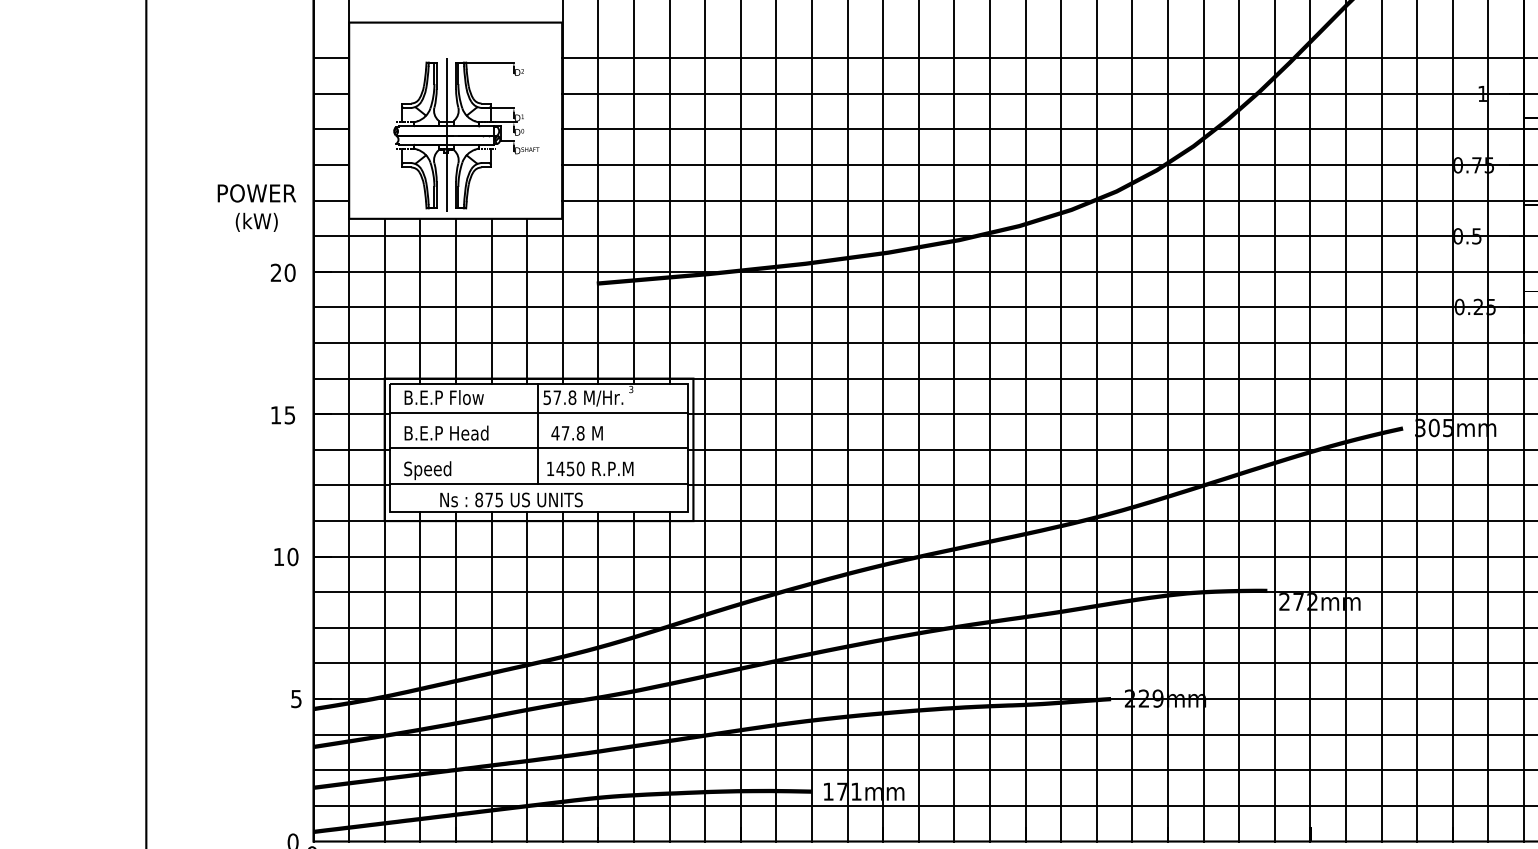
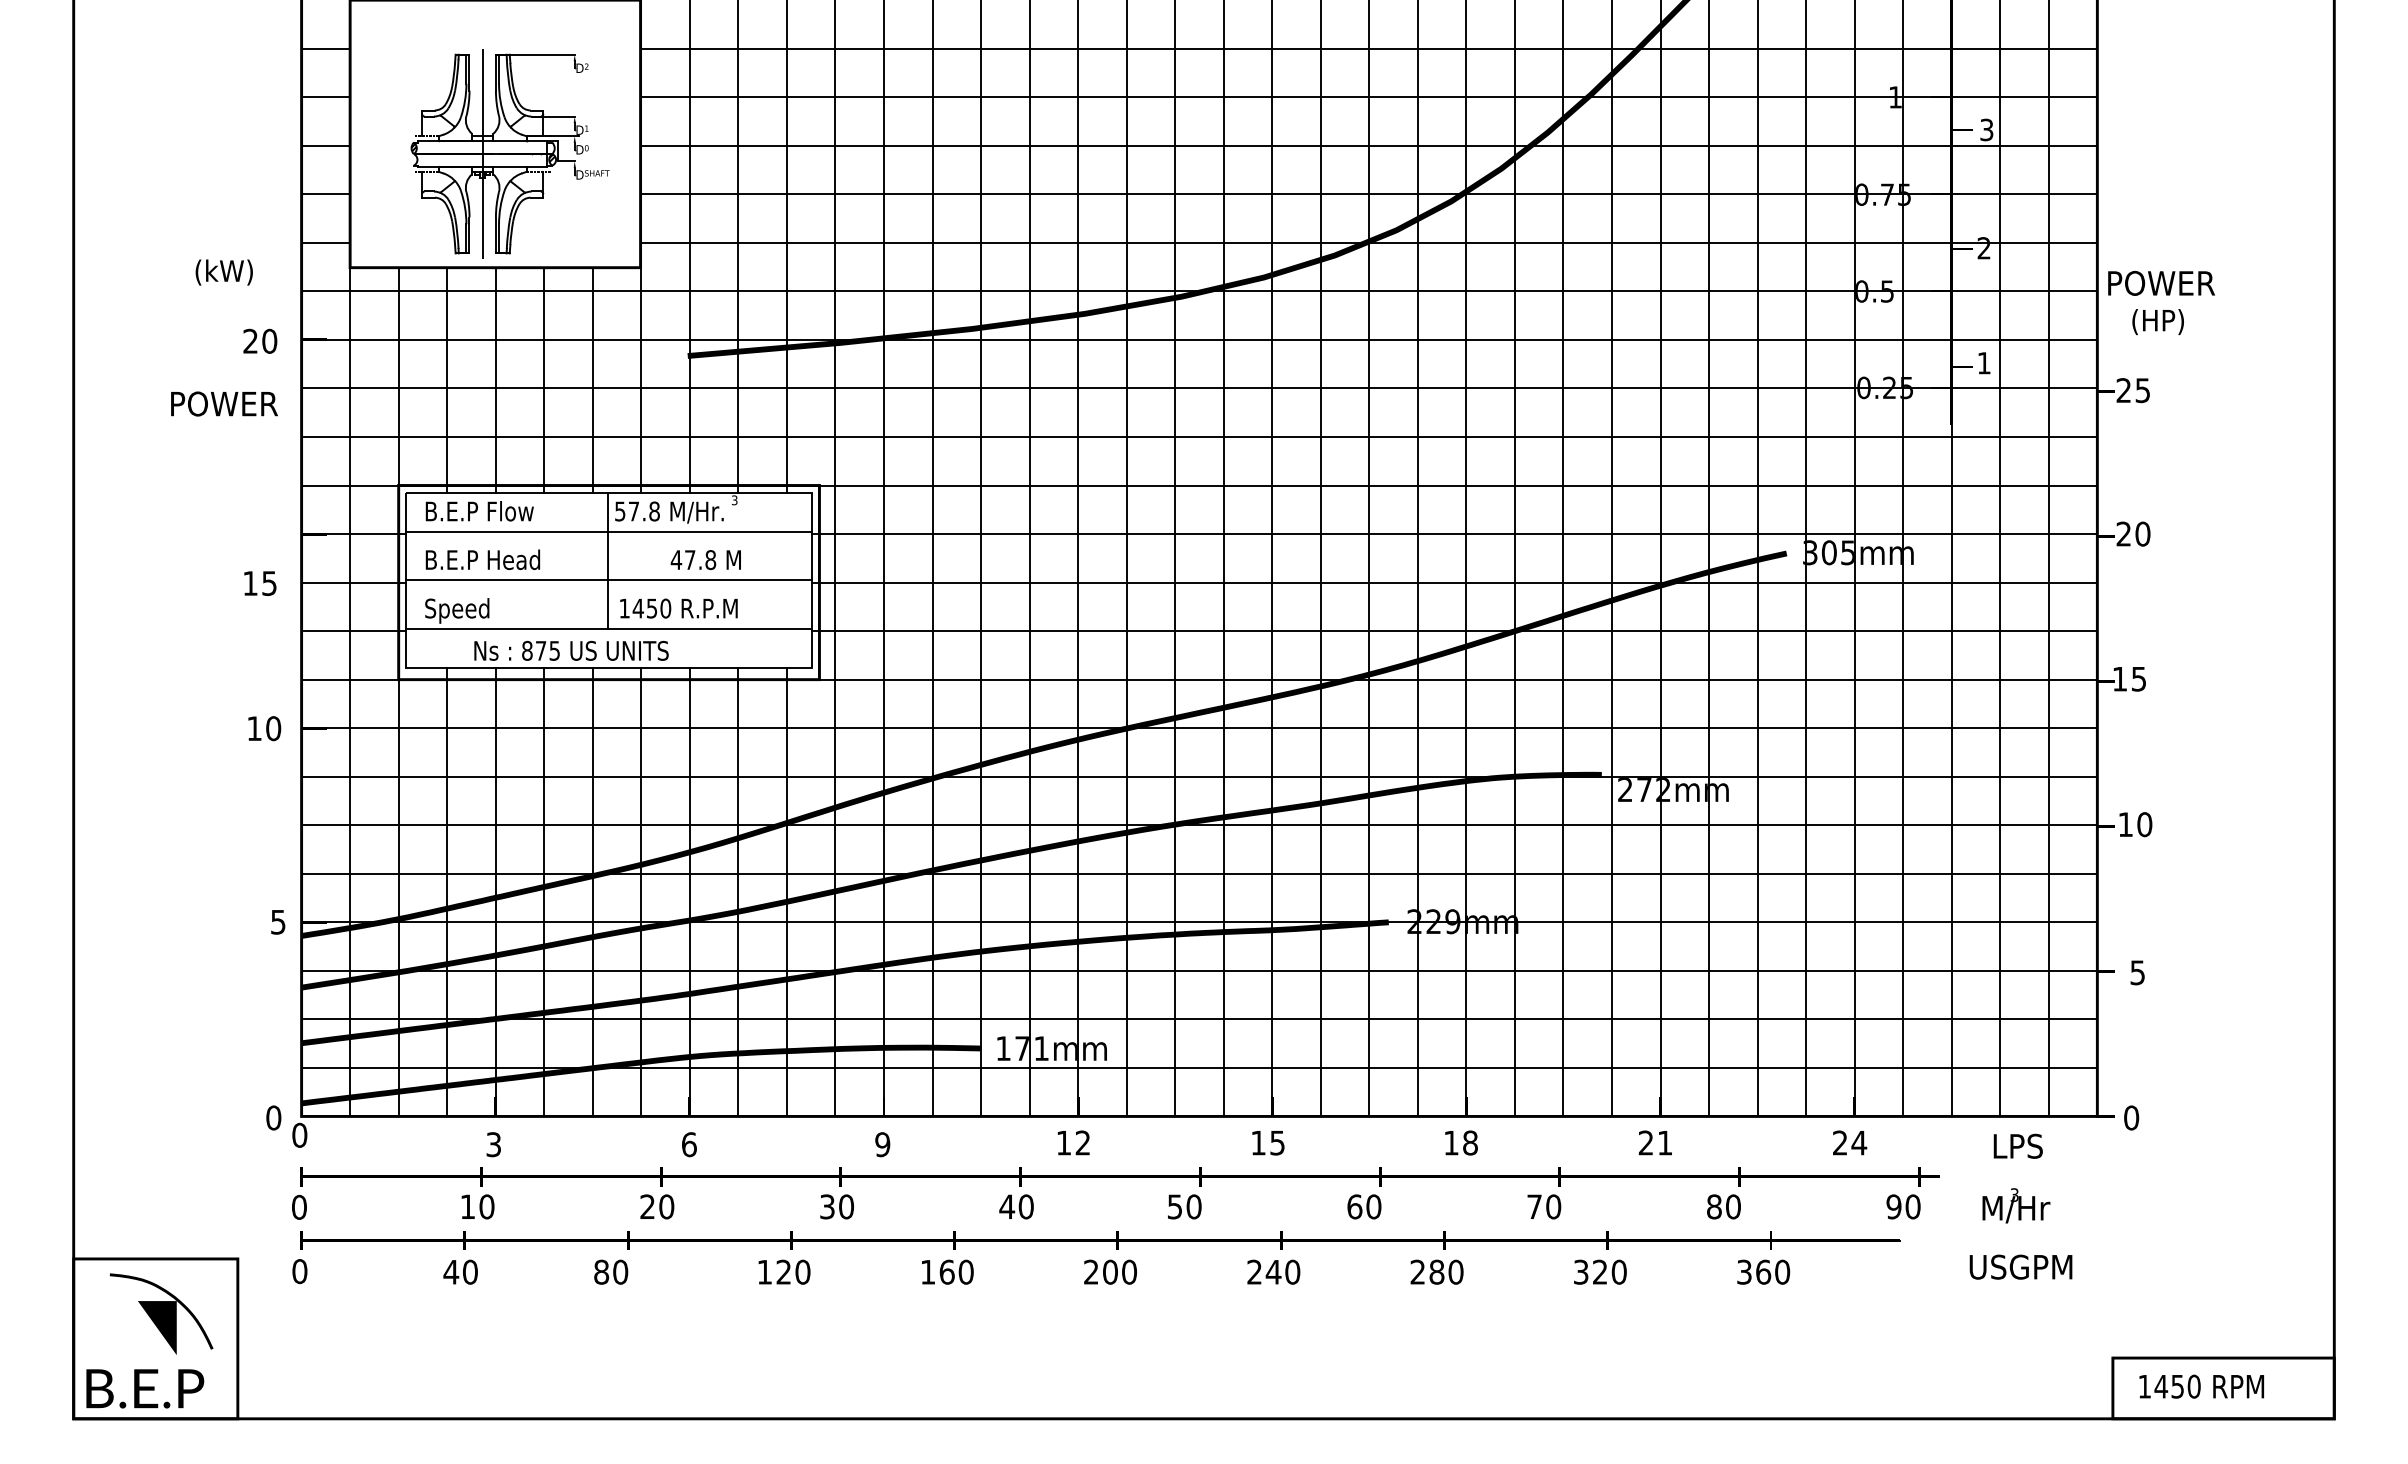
text: (256, 193) -> (224, 403), moved
text: (283, 415) -> (260, 583), moved
text: (576, 432) -> (705, 559), moved

